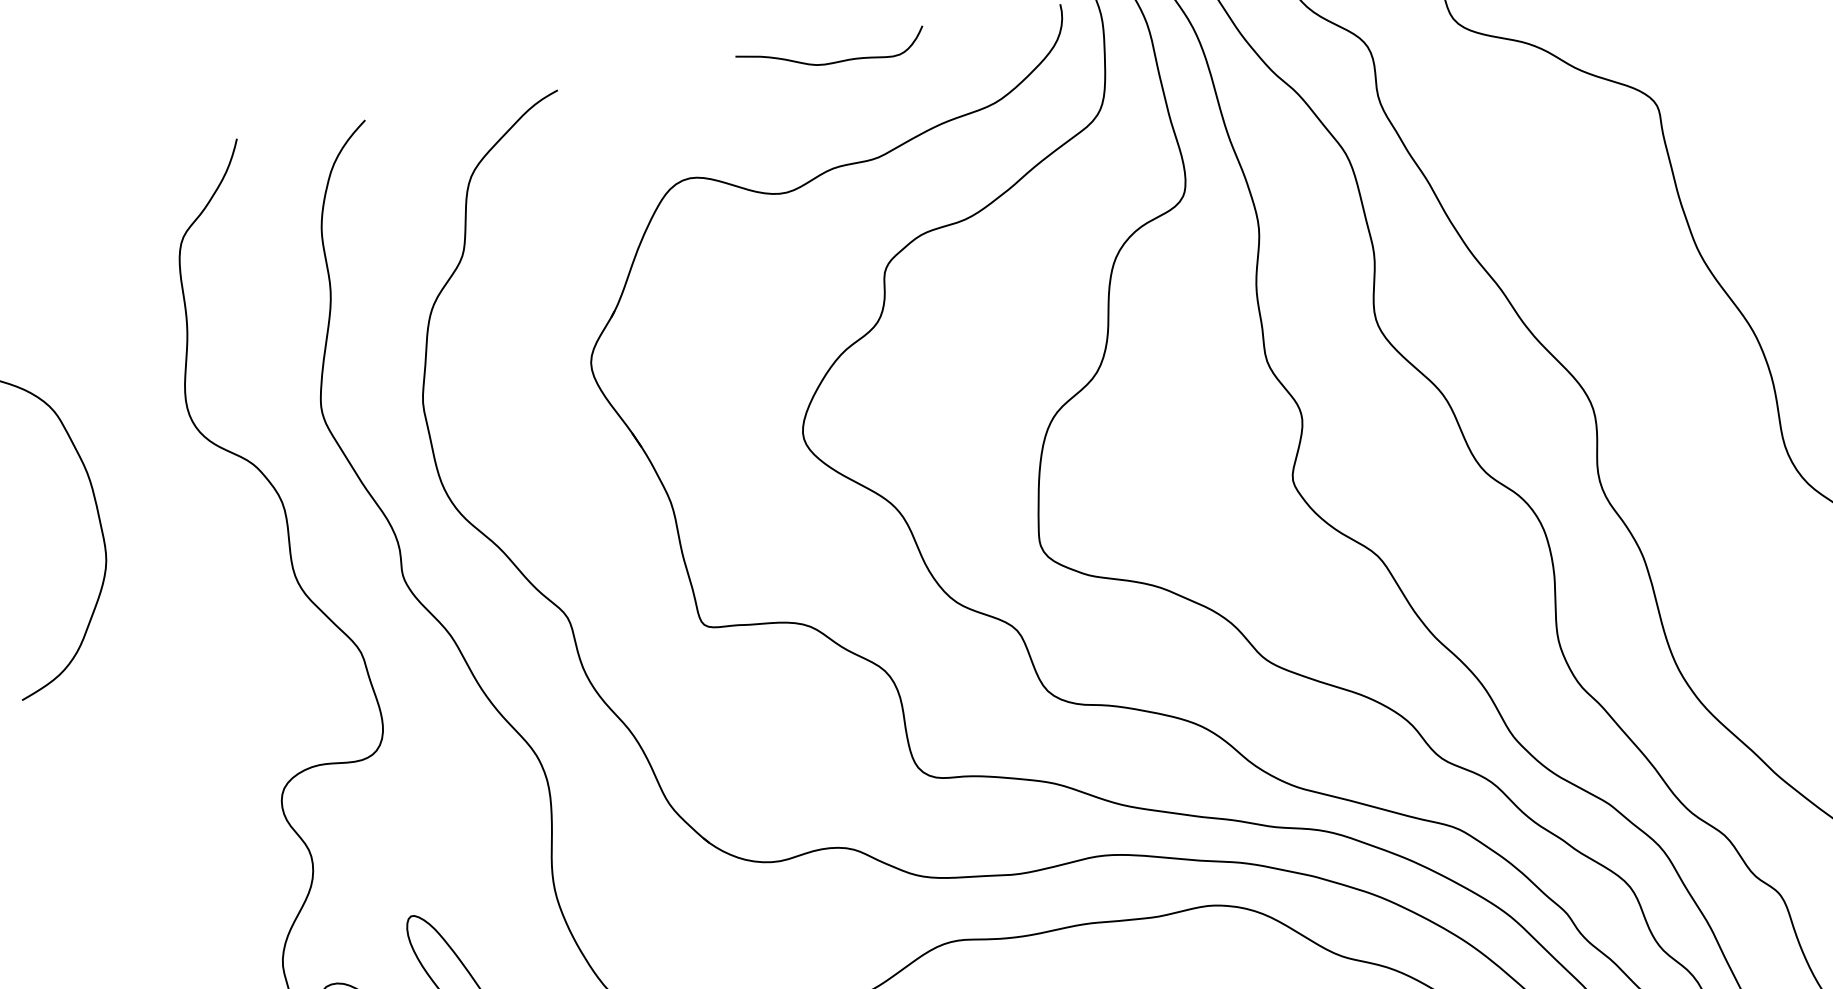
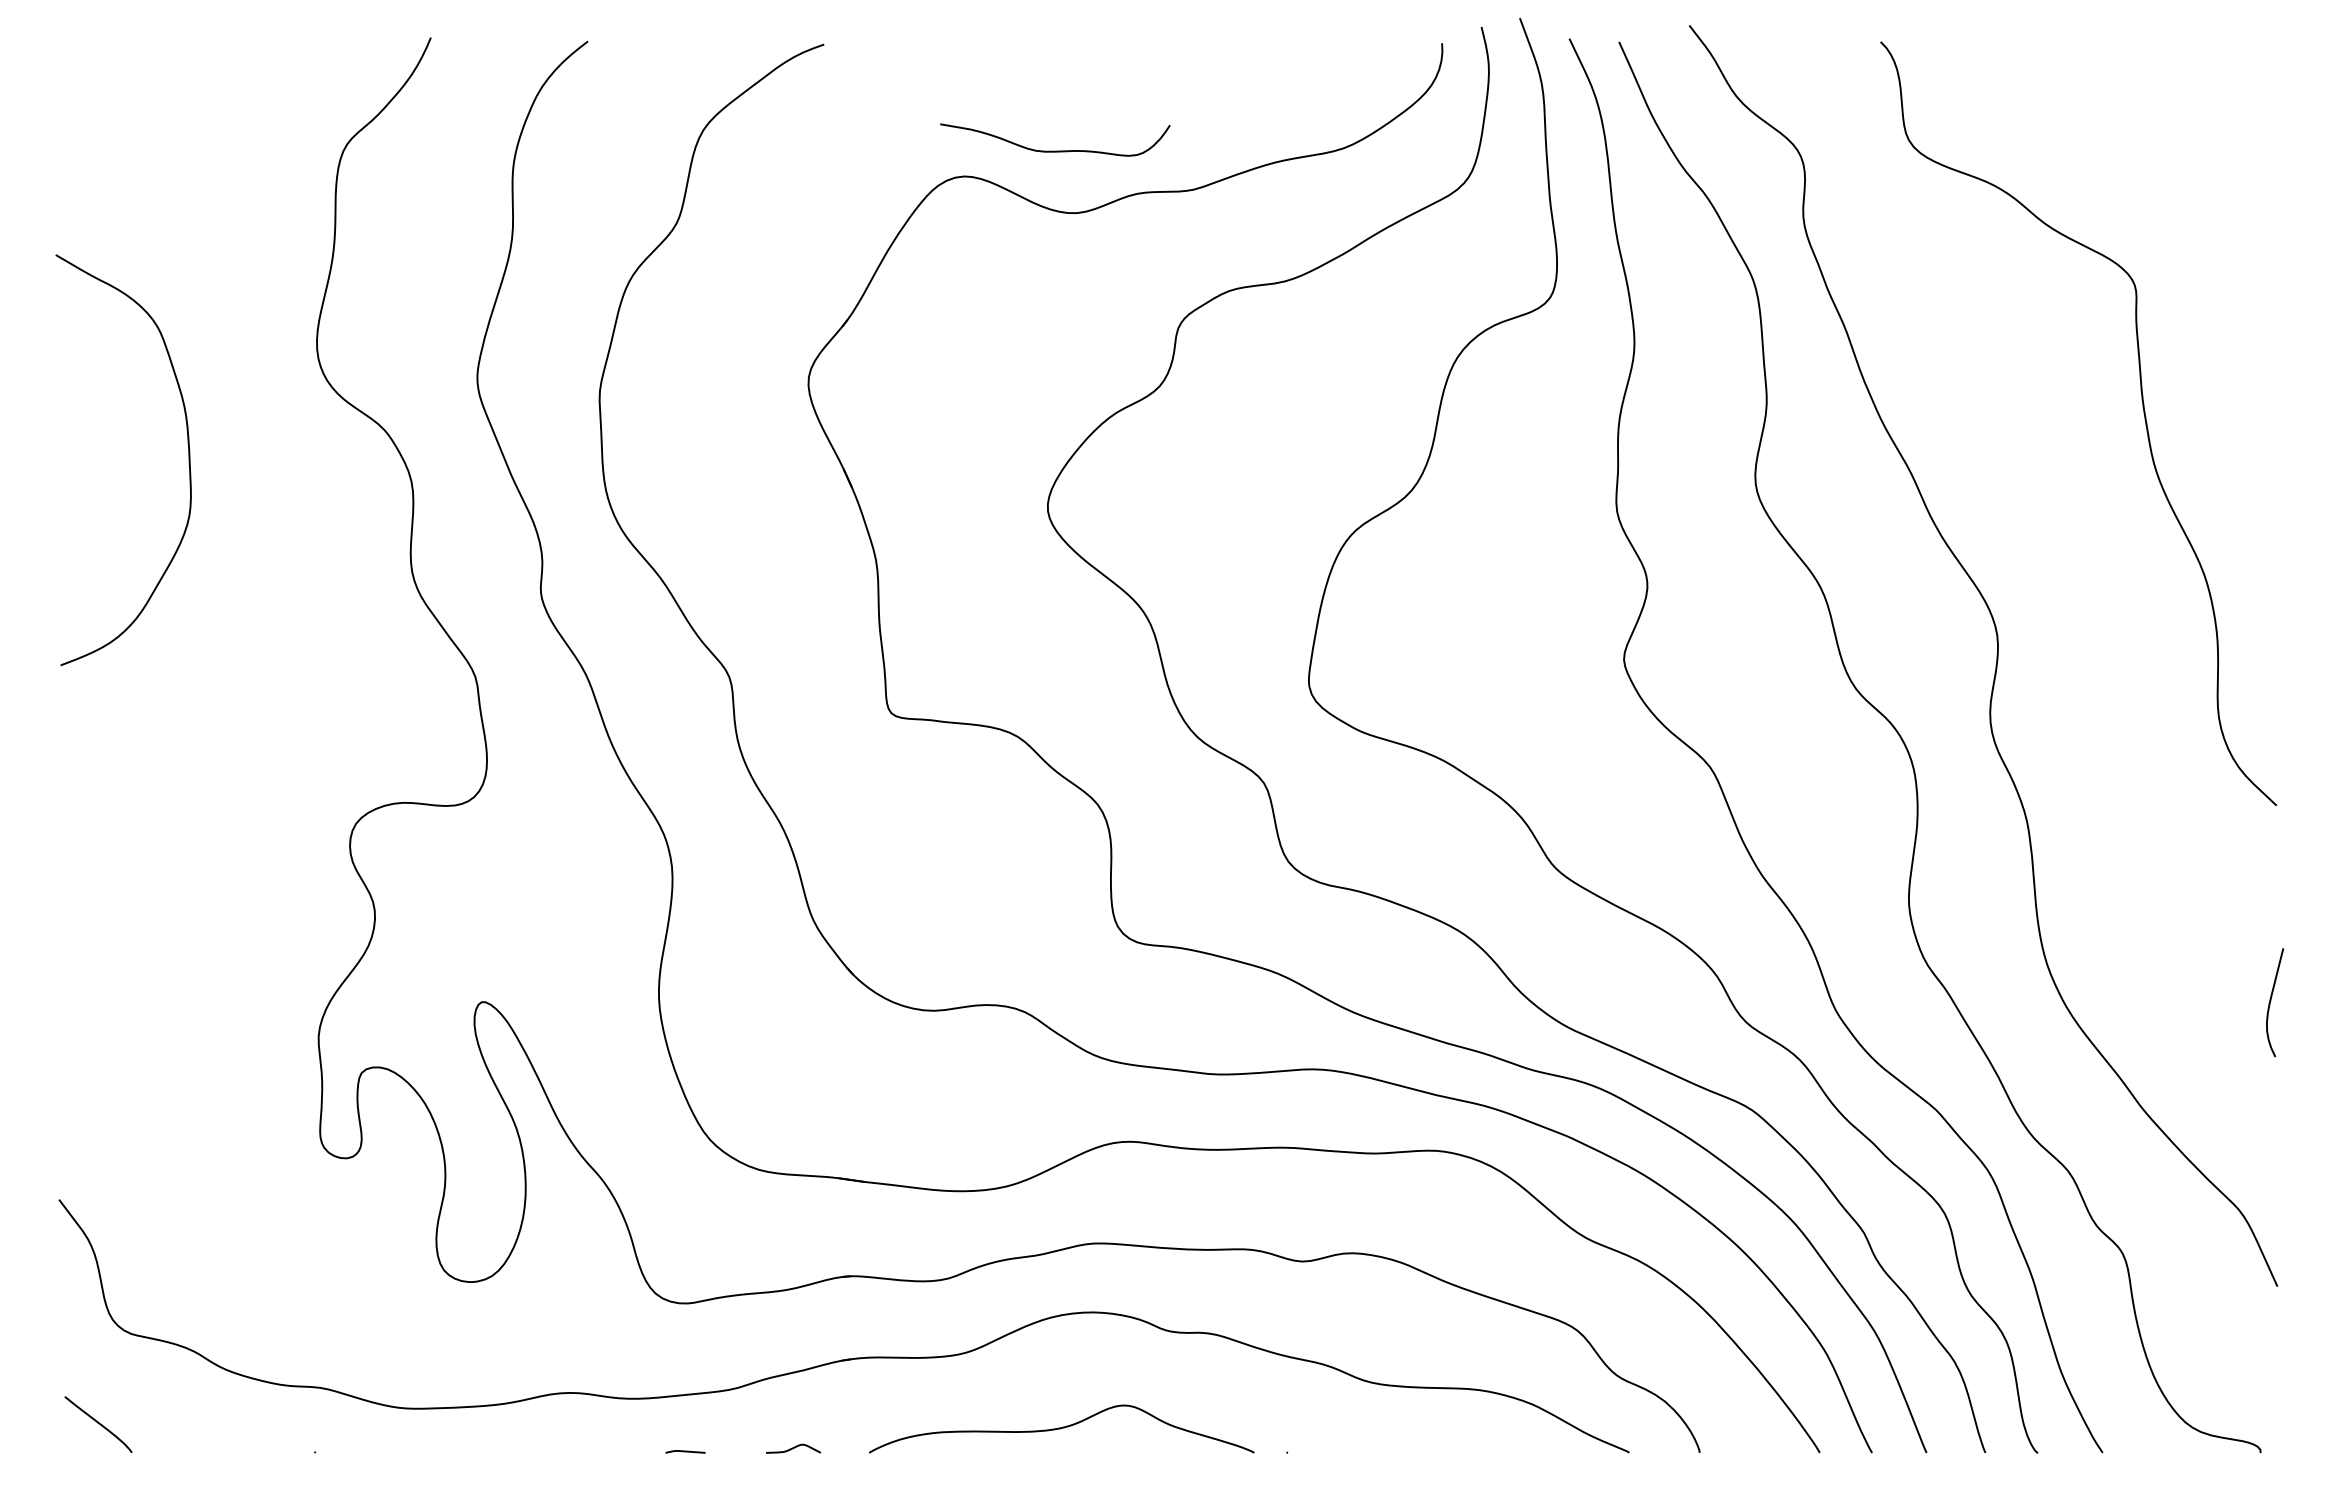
curve: (832, 62) -> (1055, 150), moved

